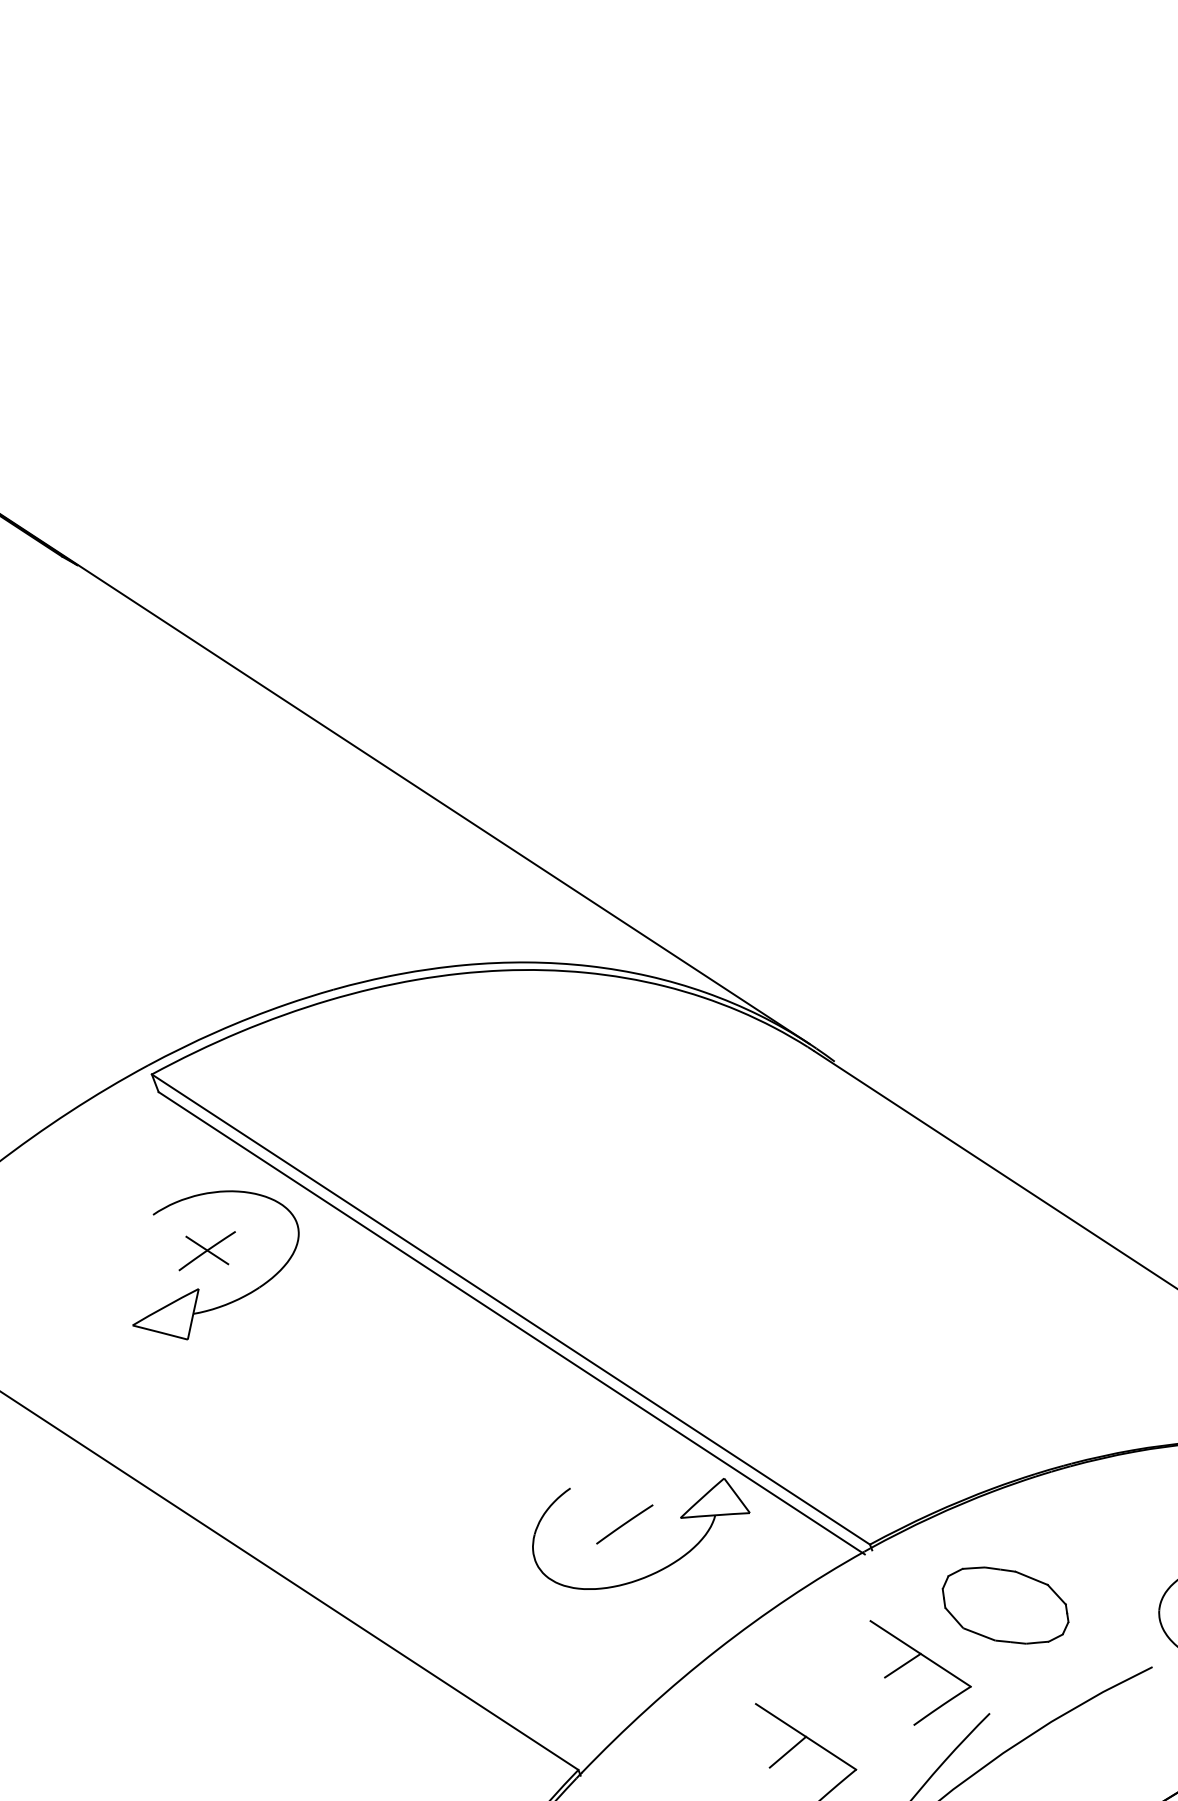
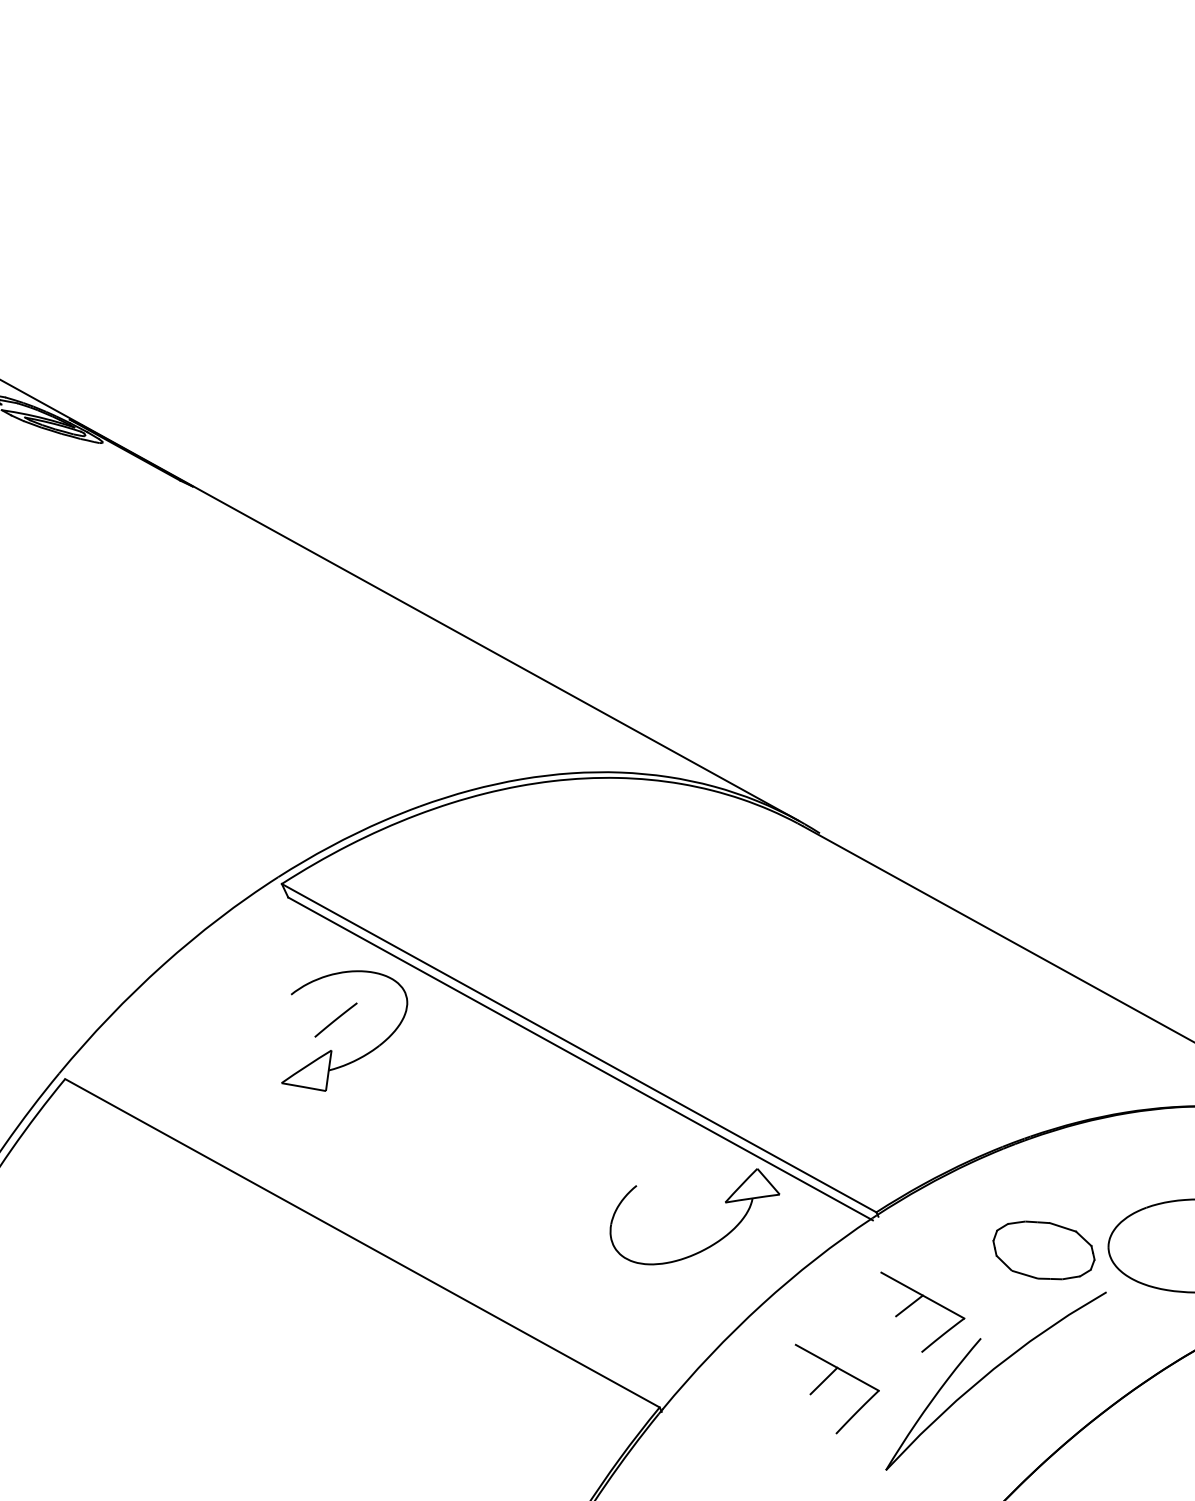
line: (206, 1250) -> (335, 1019), removed
line: (624, 1523) -> (681, 1210), removed
part: (1004, 1605) -> (1043, 1250), moved

